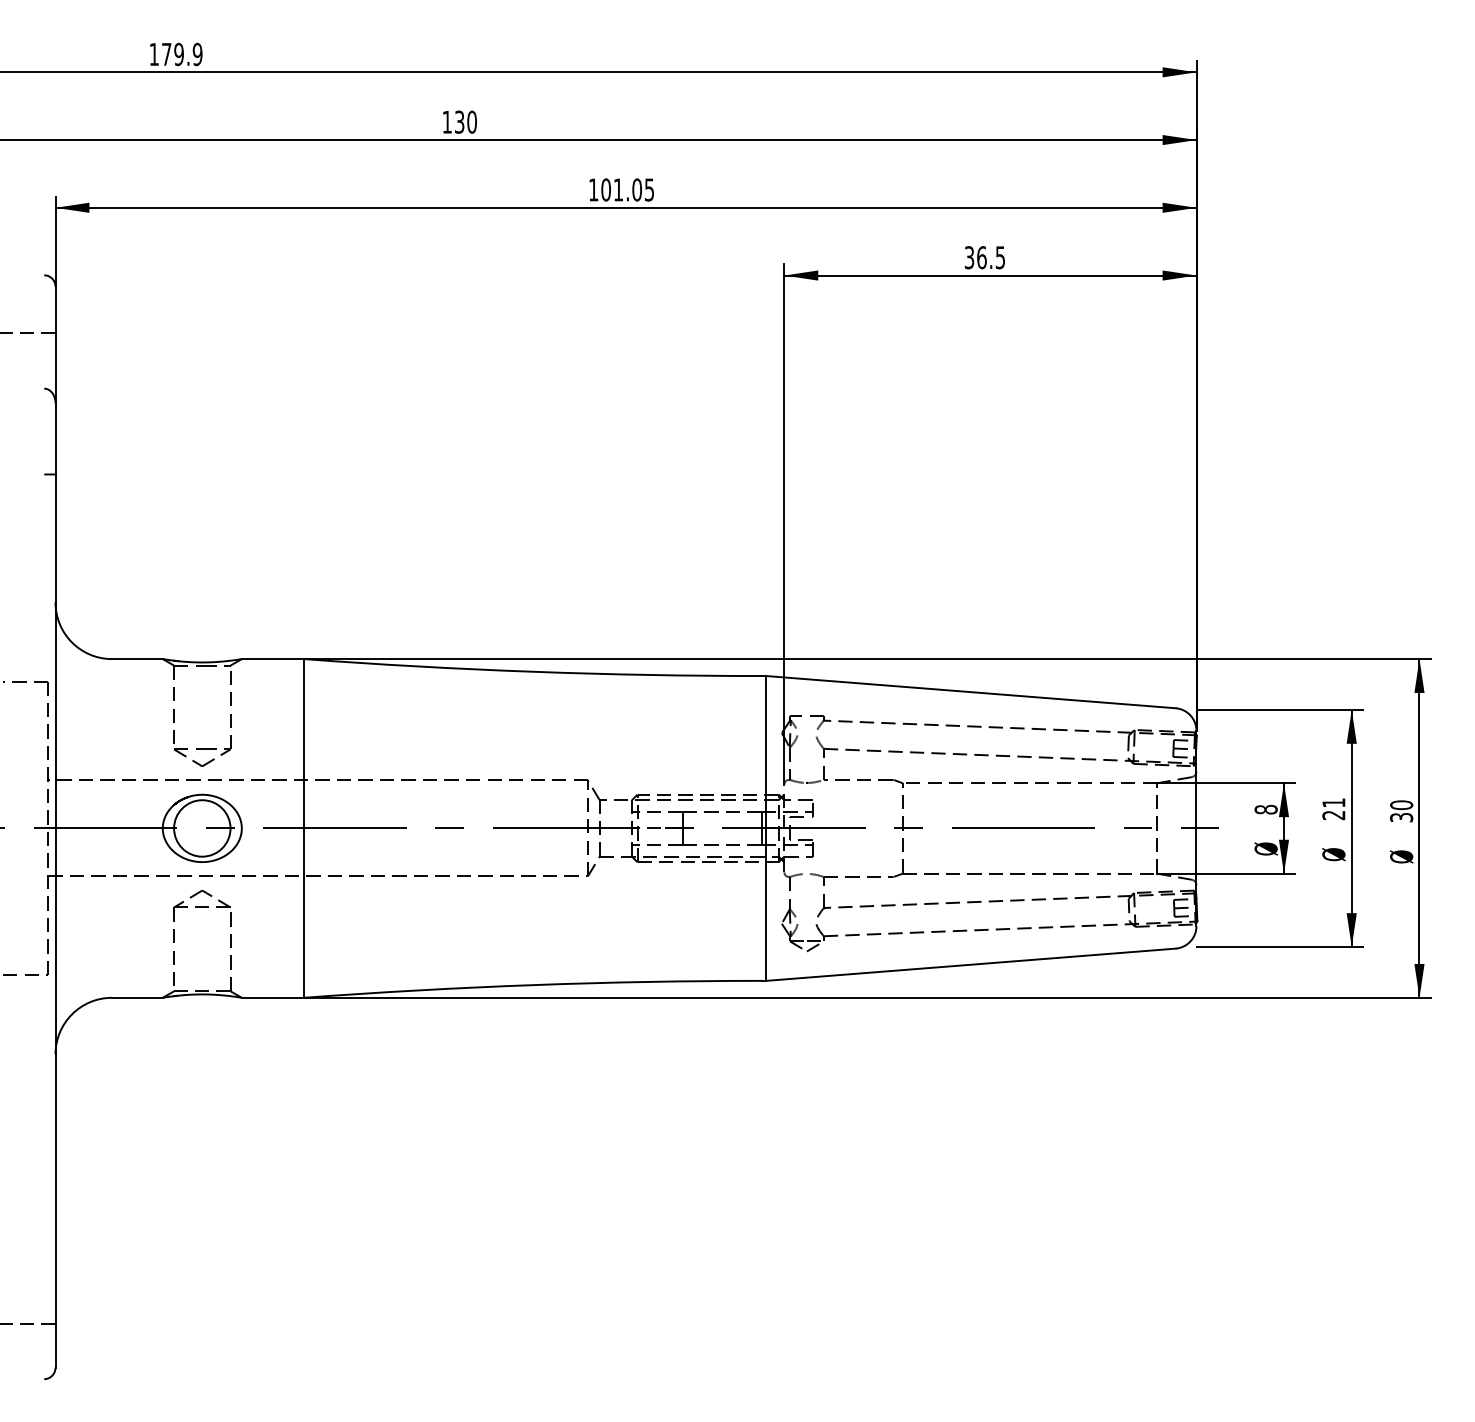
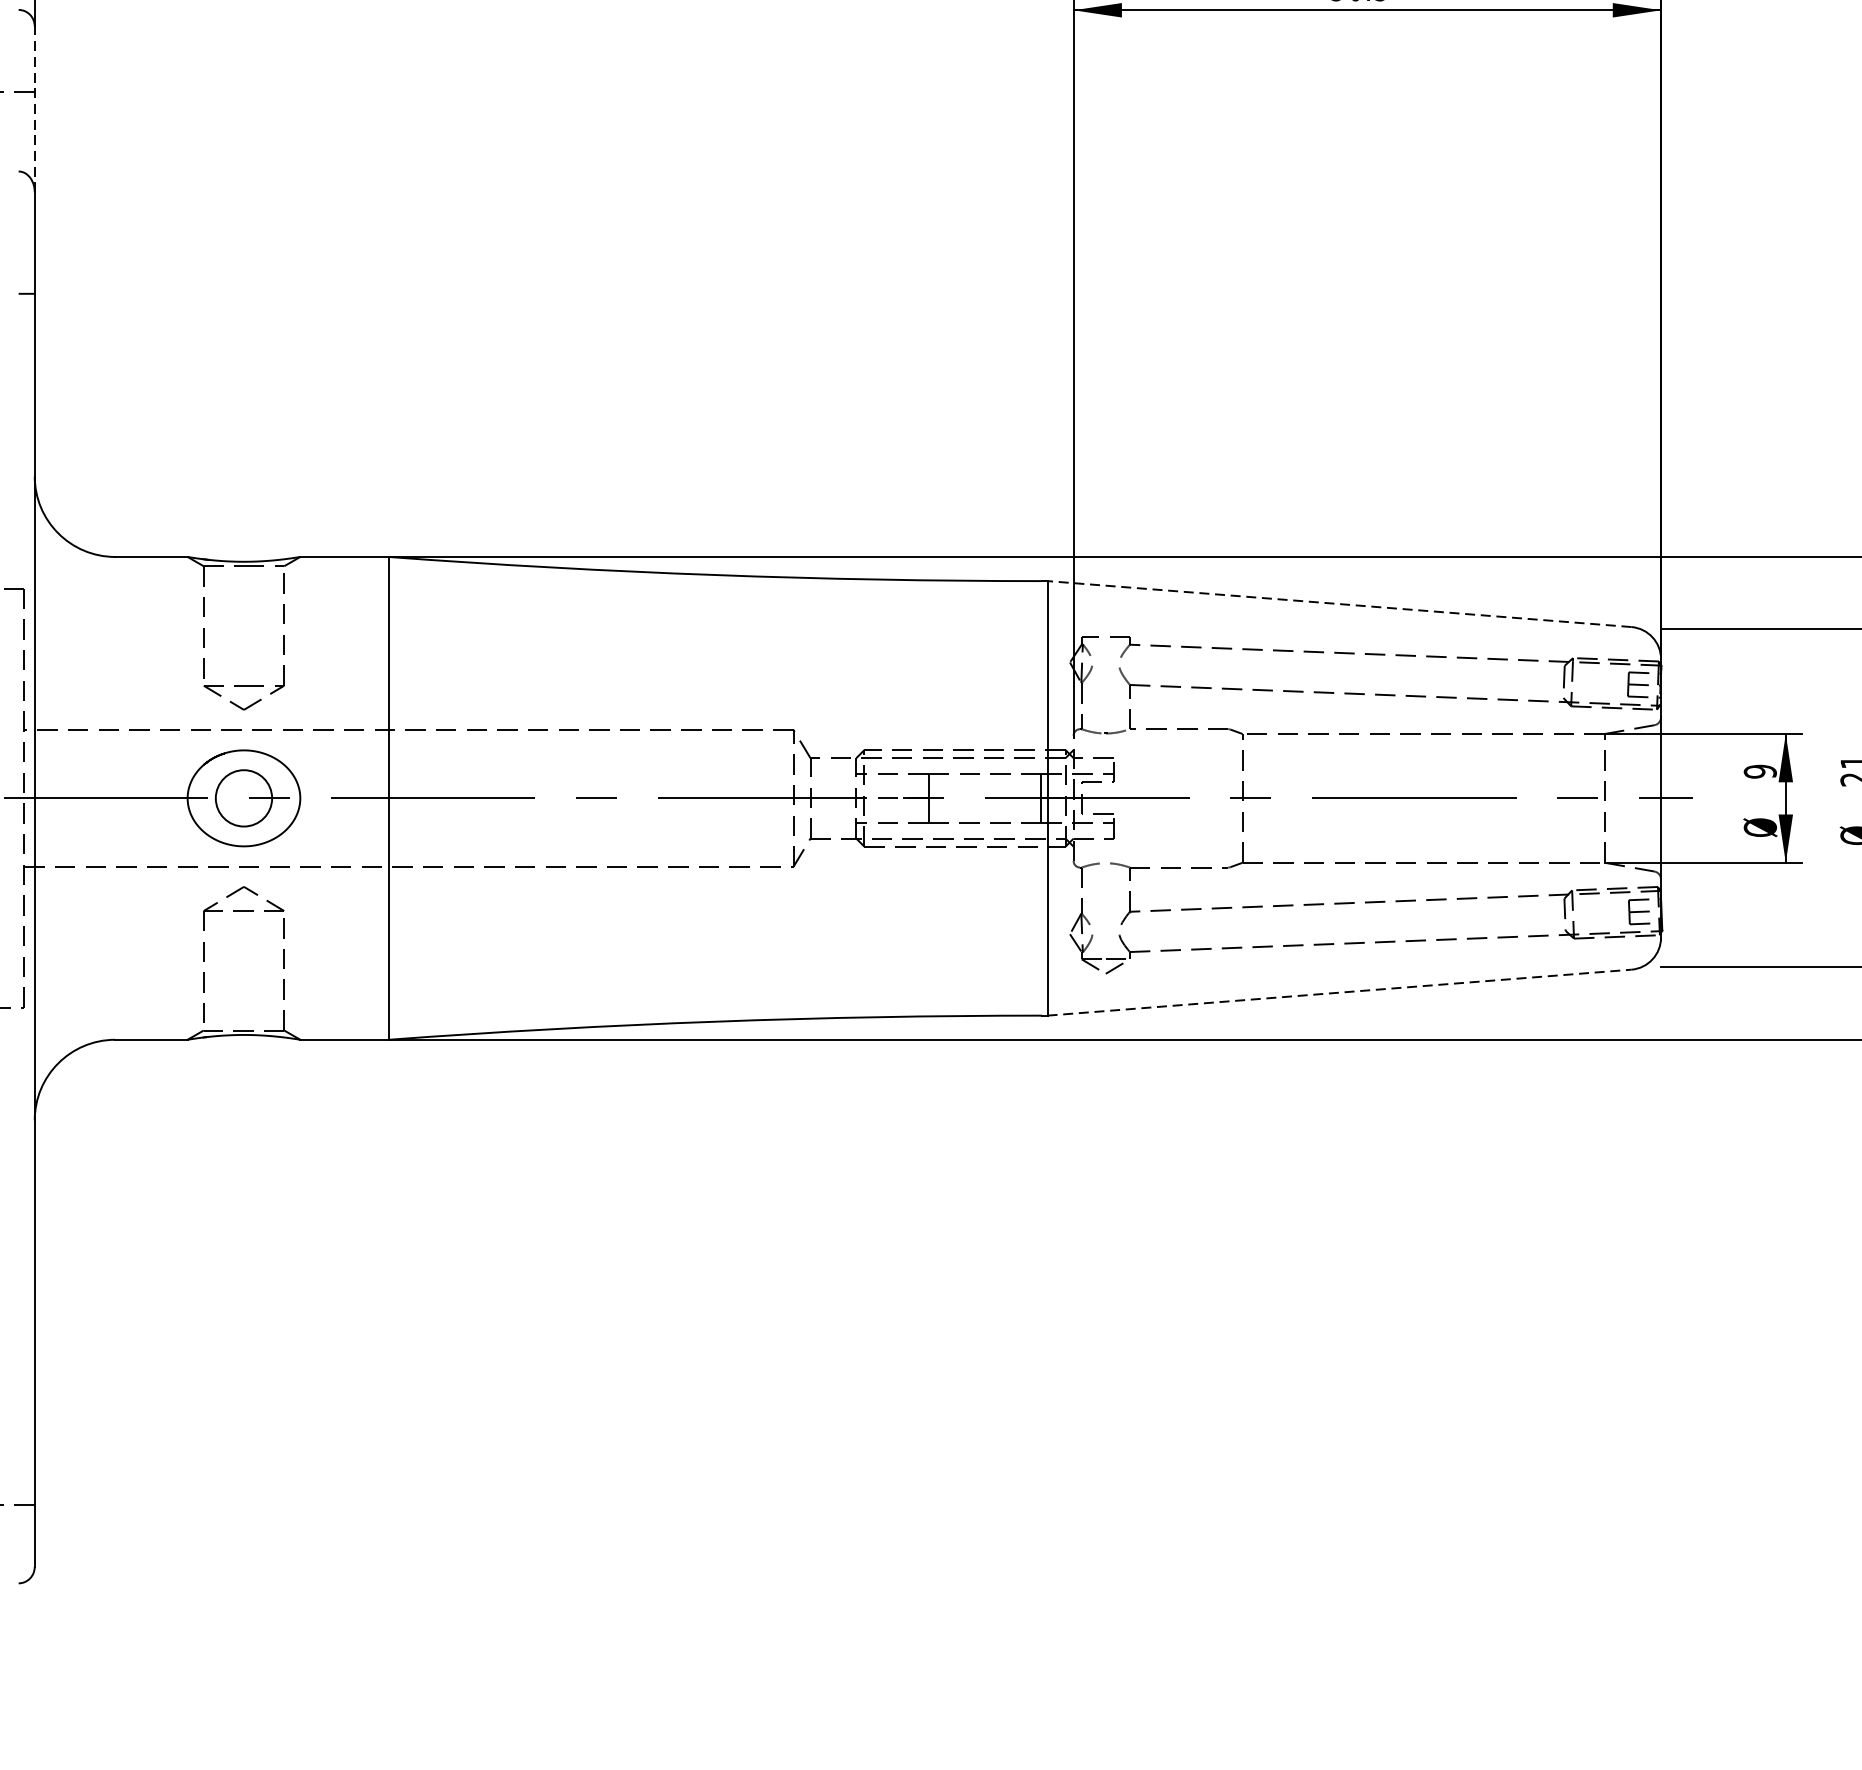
line: (55, 344) -> (34, 108), solid -> dashed
line: (970, 692) -> (1338, 604), solid -> dashed
text: (1265, 809) -> (1759, 771), 8 -> 9
circle: (202, 828) -> (244, 798), size x0.7
line: (971, 964) -> (1340, 992), solid -> dashed

